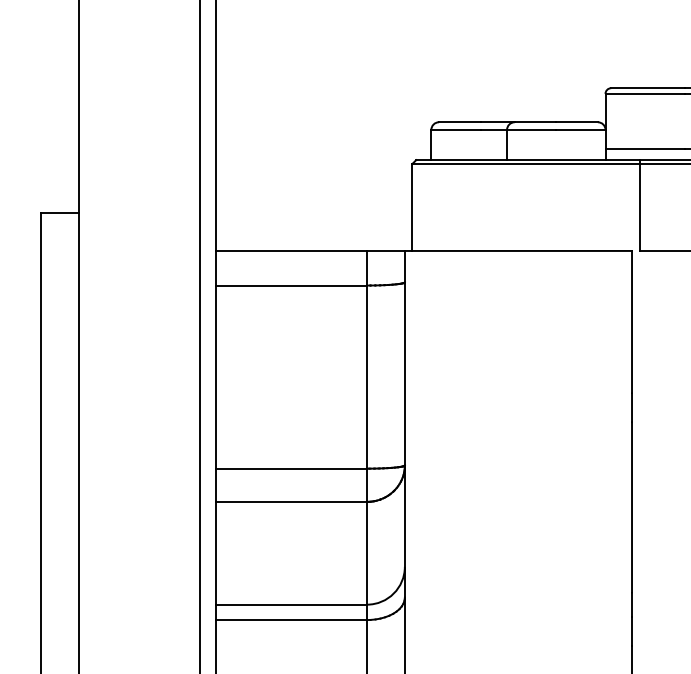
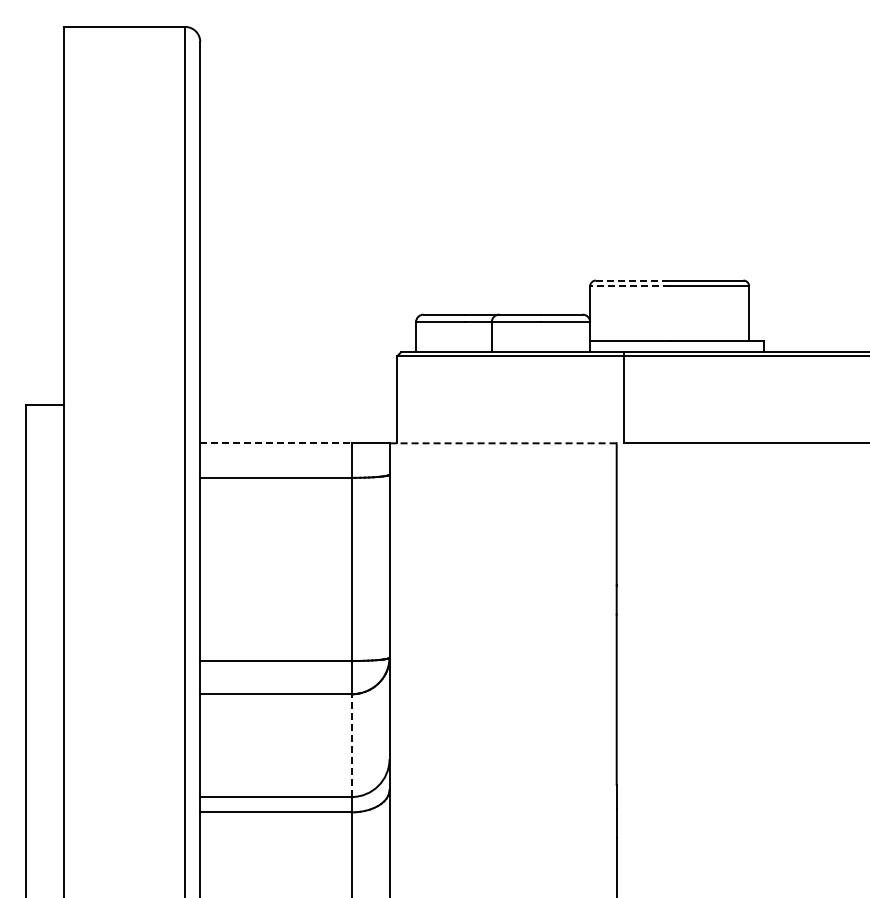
line: (647, 88) -> (632, 280), solid -> dashed
line: (644, 94) -> (629, 286), solid -> dashed
line: (290, 251) -> (275, 443), solid -> dashed
line: (518, 251) -> (503, 443), solid -> dashed
line: (366, 553) -> (351, 745), solid -> dashed

